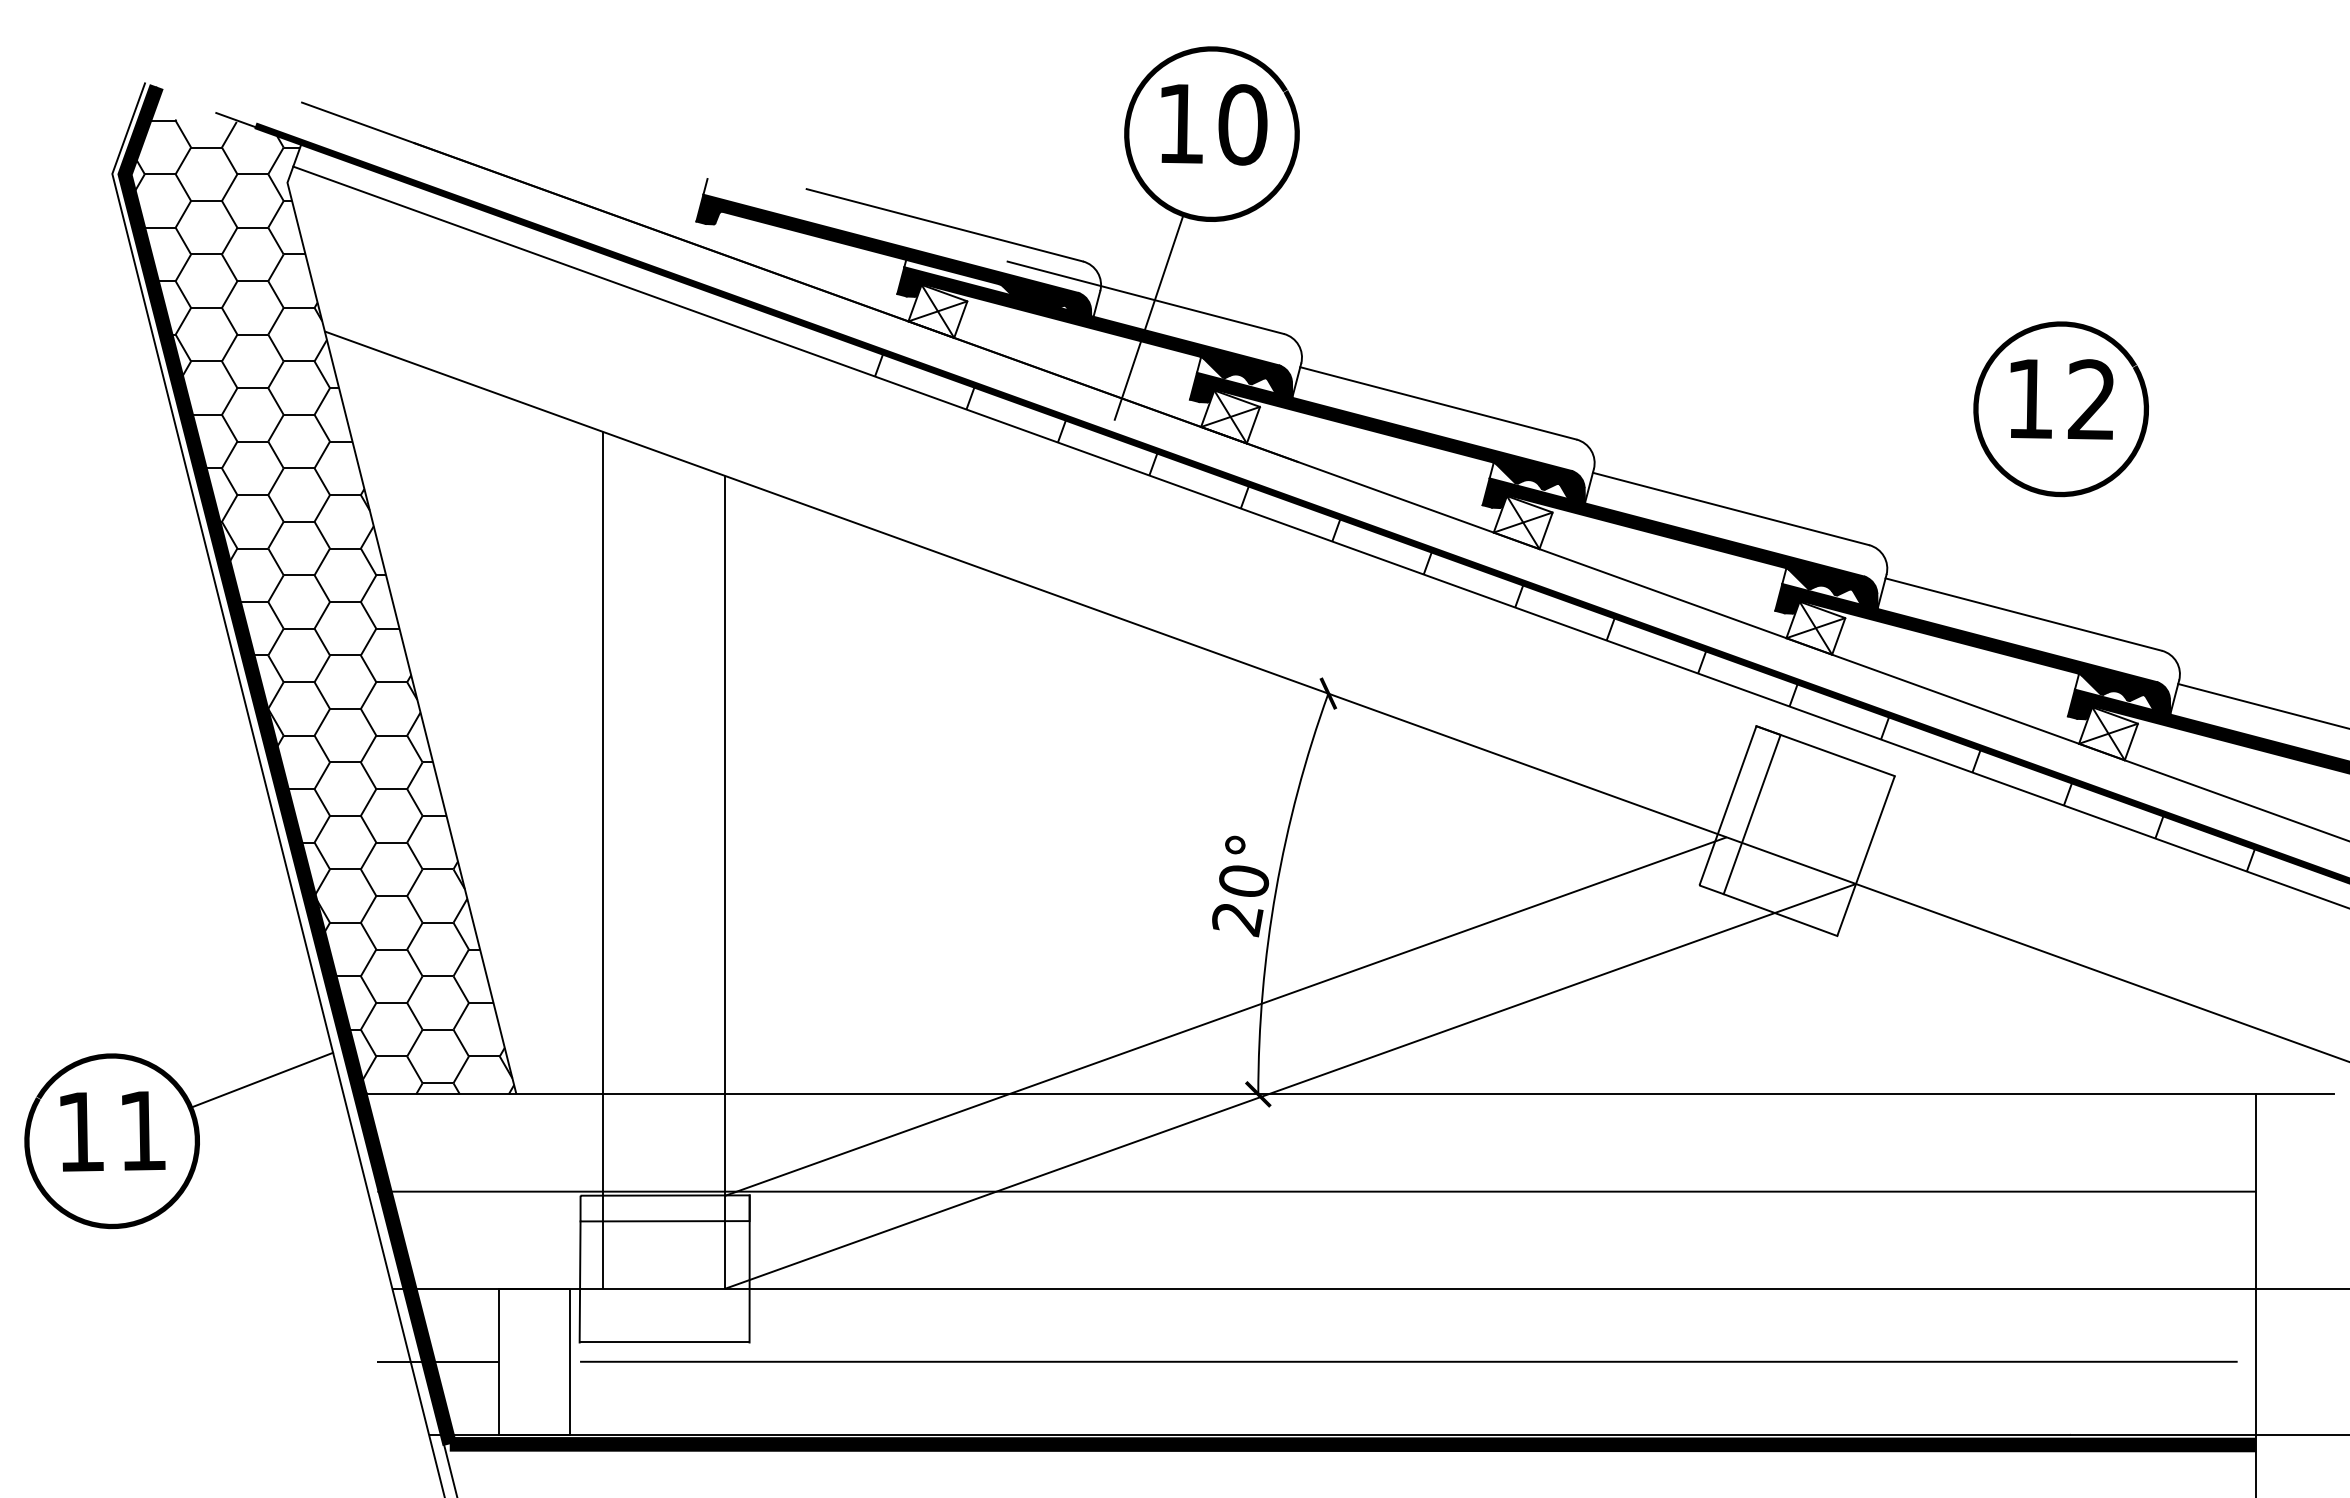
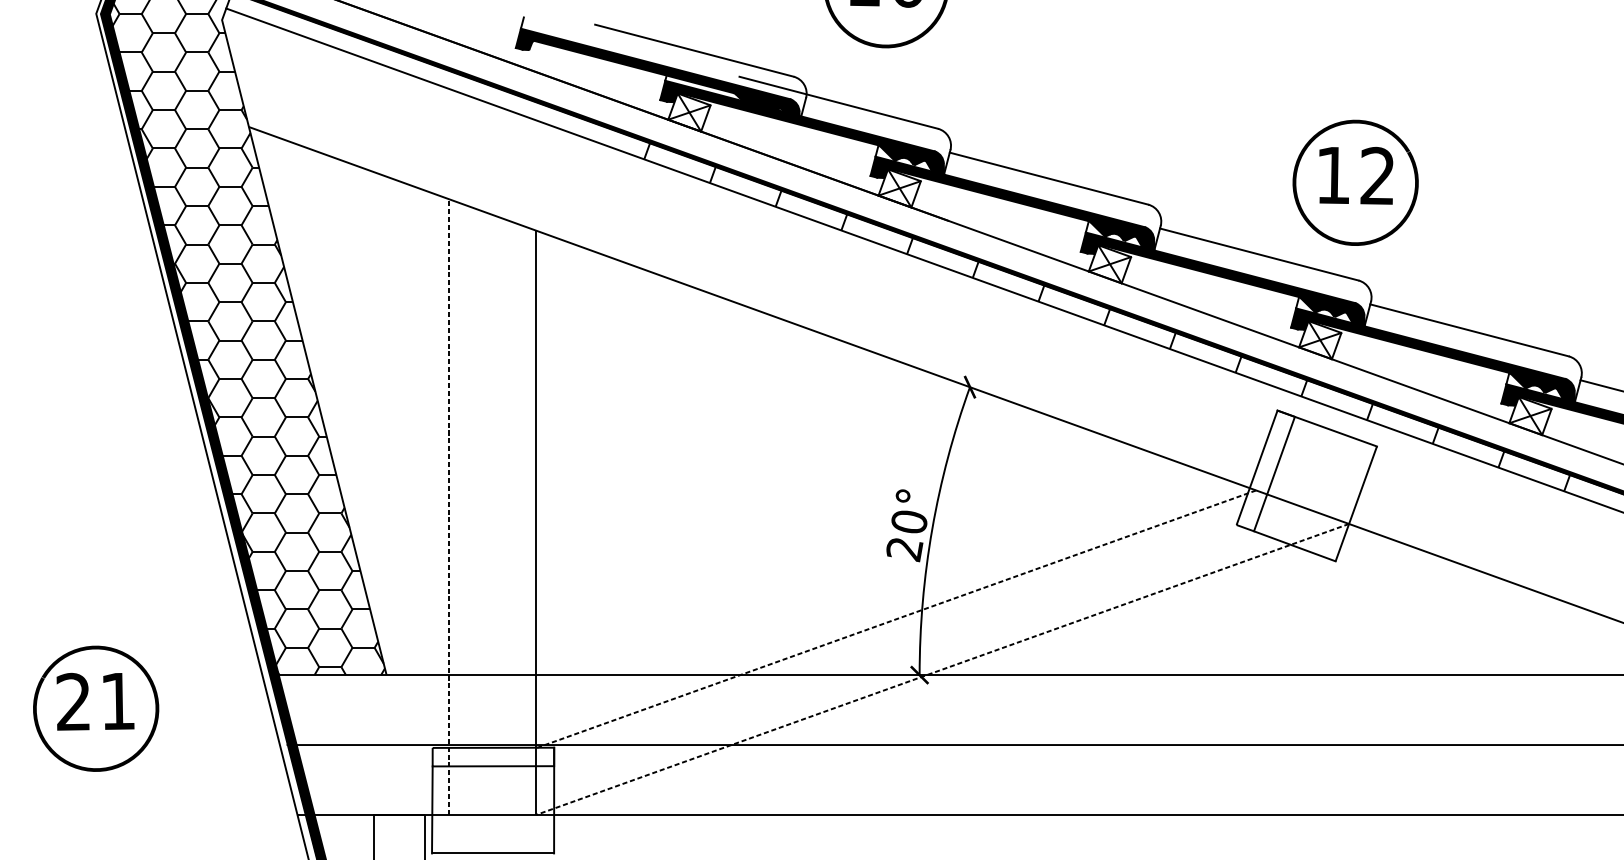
line: (1148, 316) -> (840, 116), removed
text: (2060, 409) -> (1355, 183), moved
line: (603, 859) -> (449, 506), solid -> dashed
line: (1225, 1016) -> (896, 619), solid -> dashed
line: (261, 1079) -> (203, 664), removed
line: (1290, 1086) -> (942, 669), solid -> dashed
text: (80, 1131) -> (73, 701), 11 -> 21

